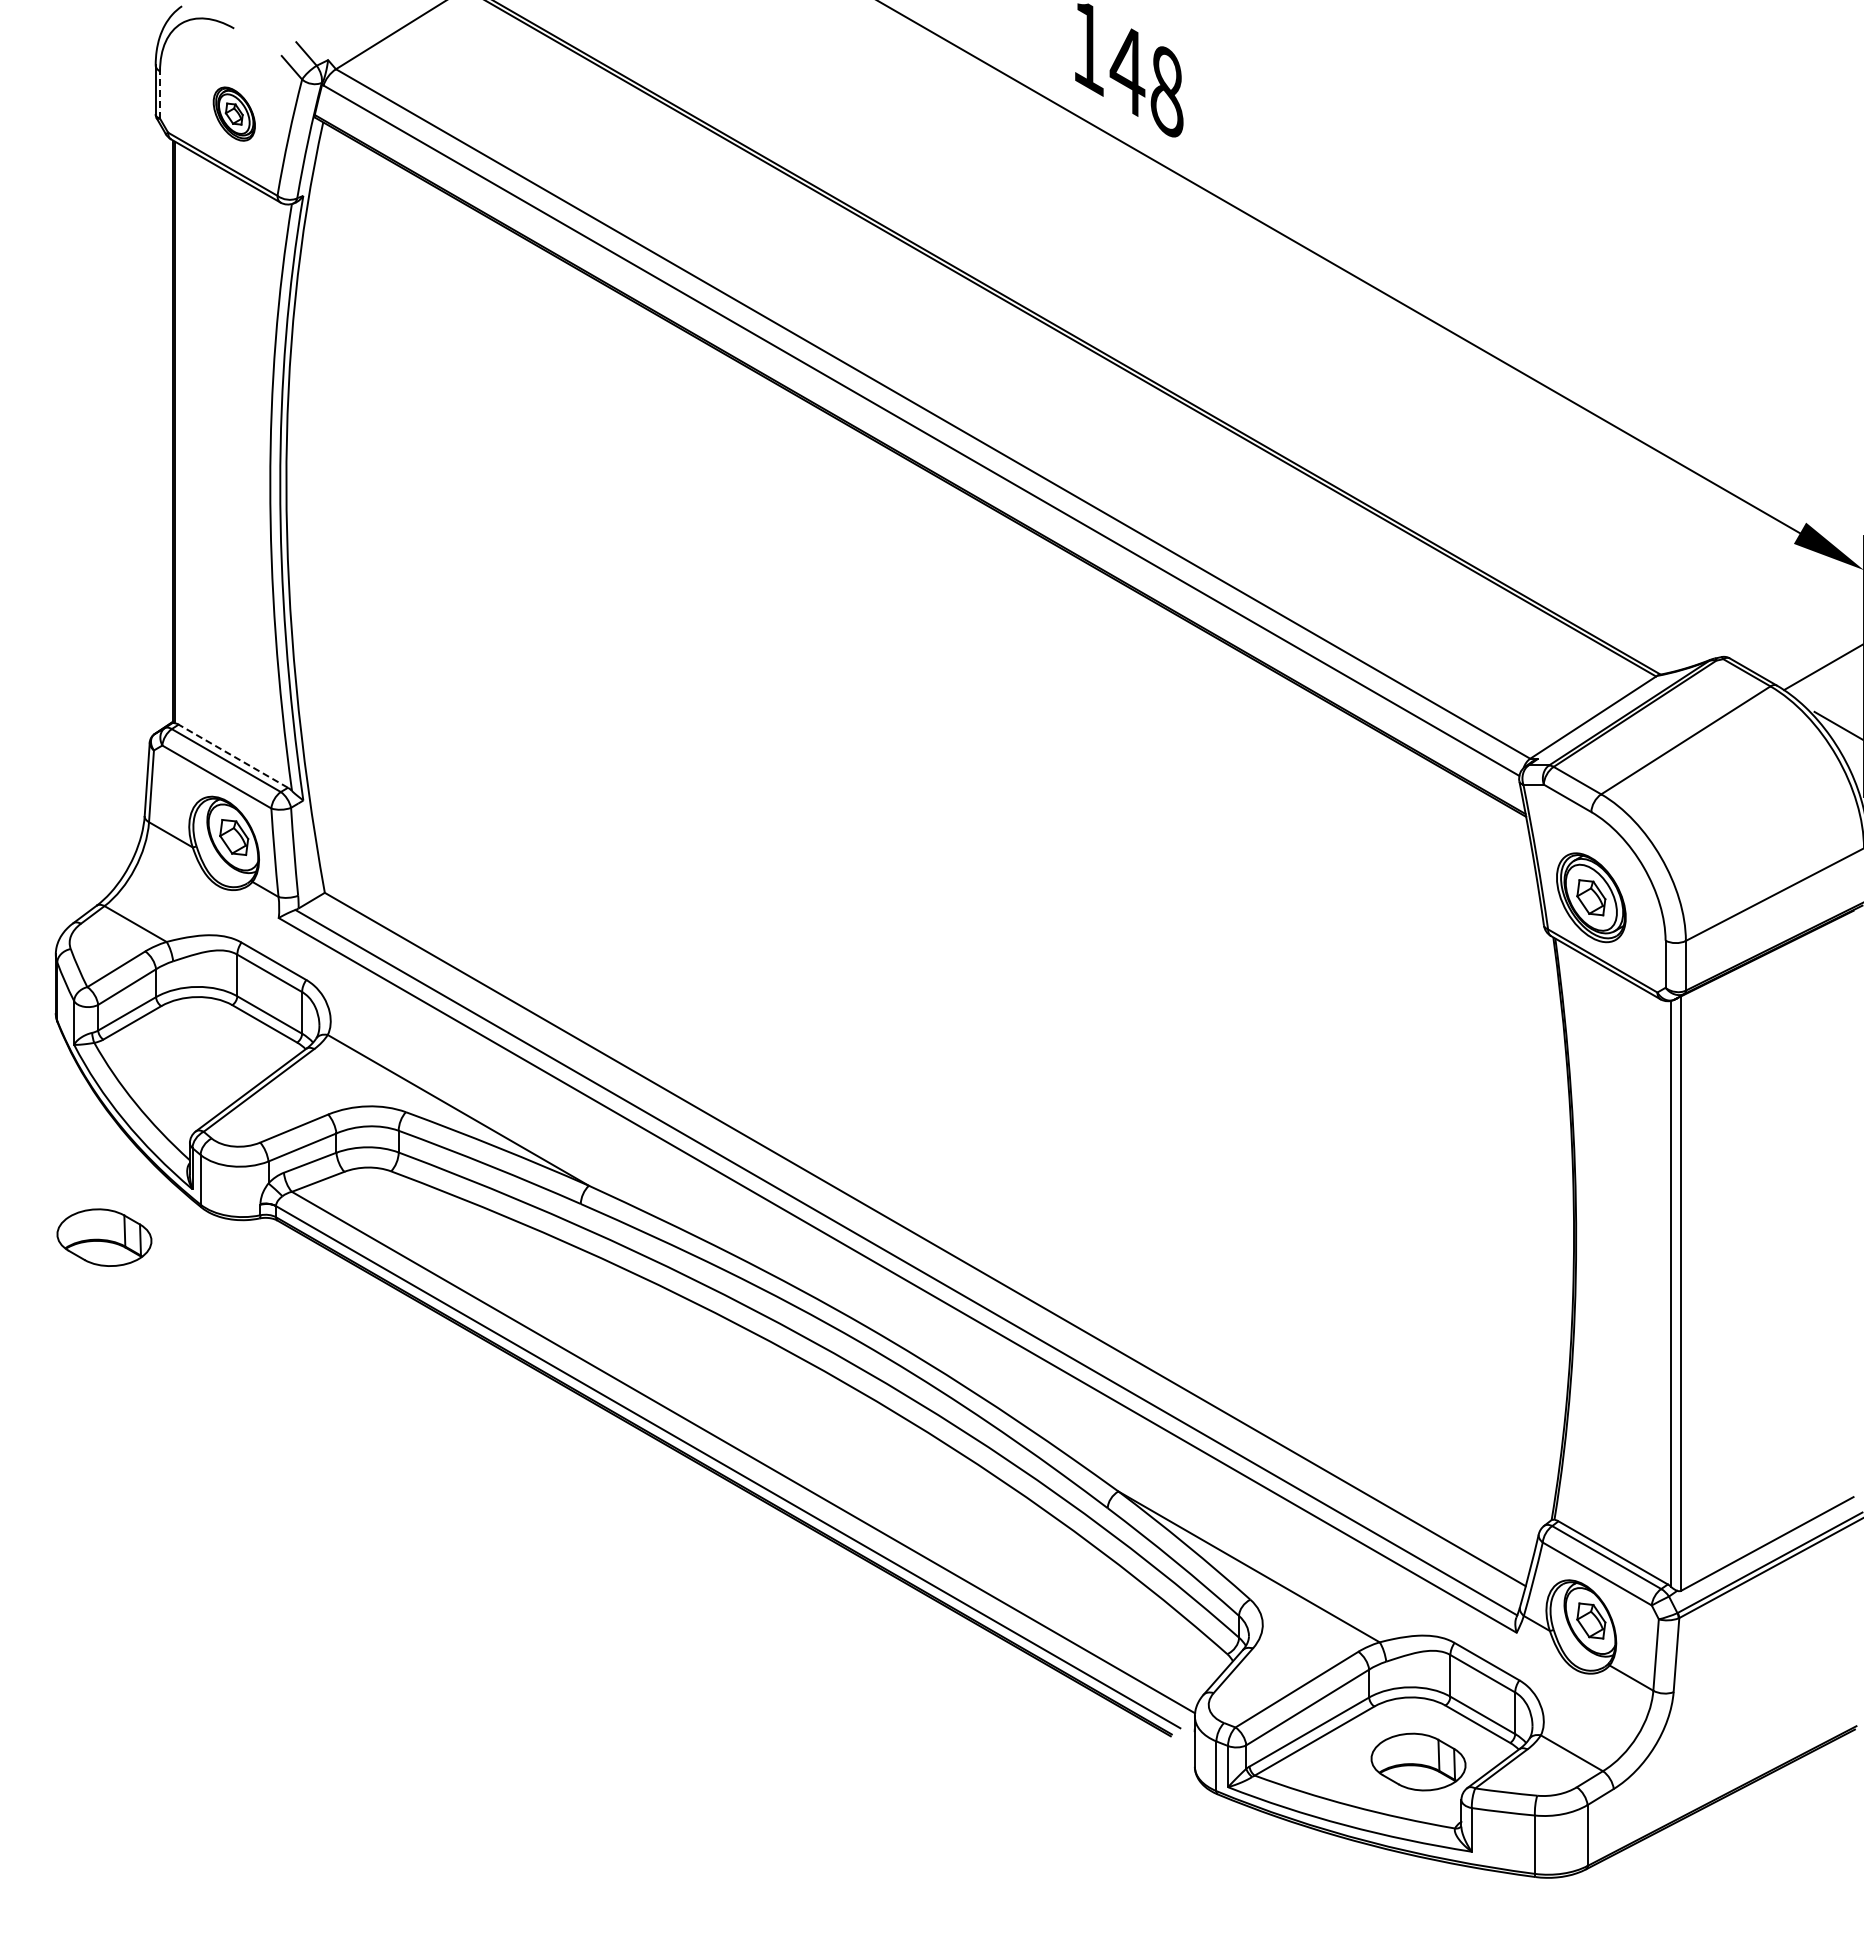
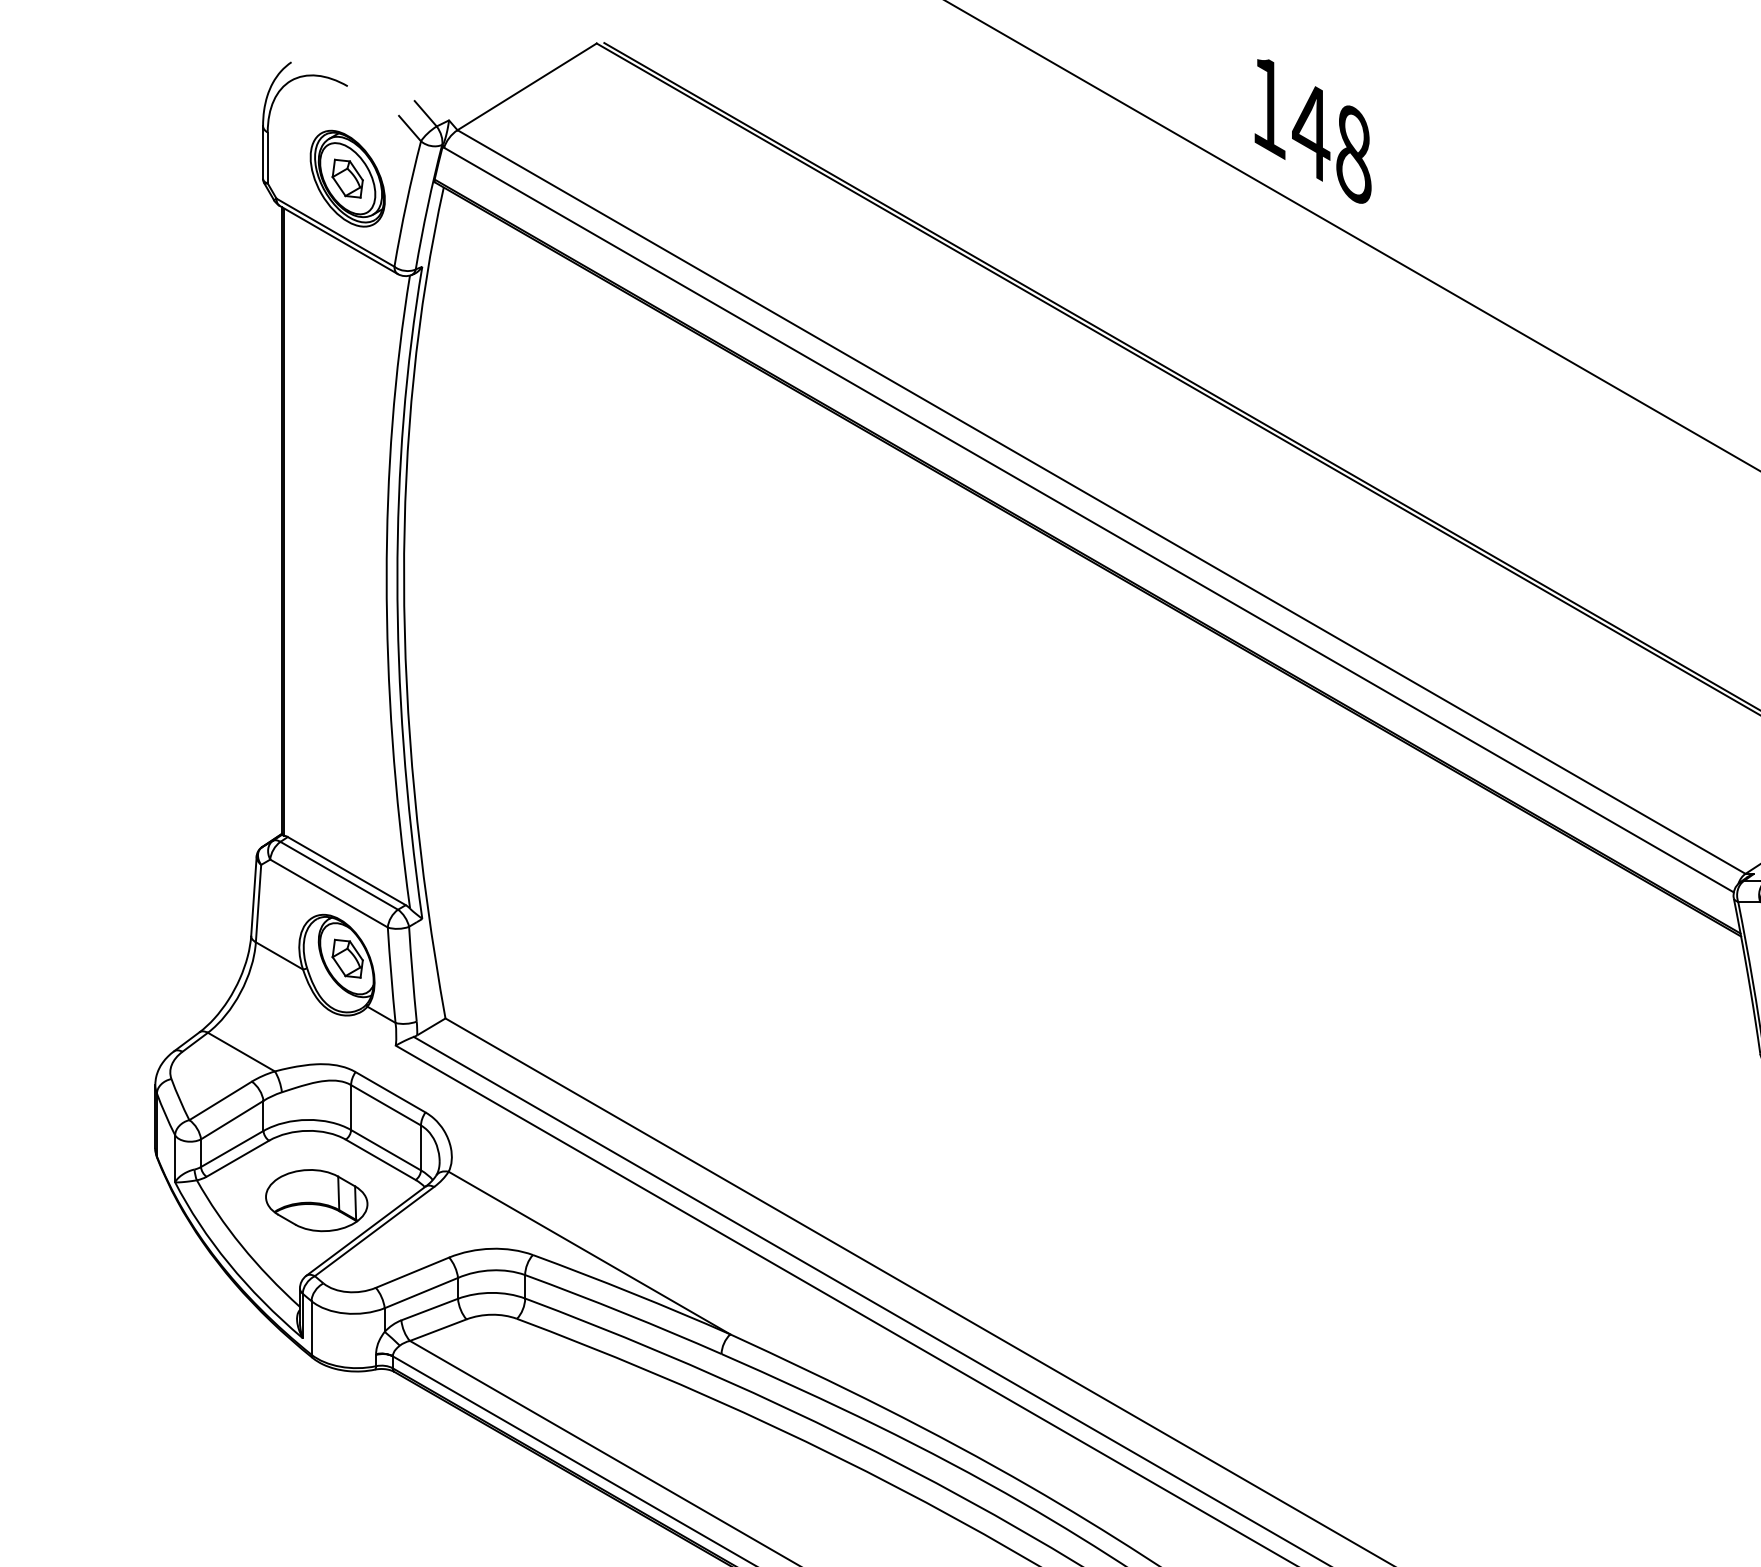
line: (160, 94) -> (268, 157), dashed -> solid
part: (234, 113) -> (348, 177), size x1.67
line: (232, 755) -> (345, 870), dashed -> solid
part: (104, 1237) -> (316, 1200), moved

